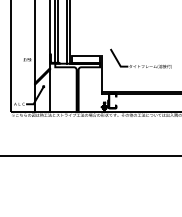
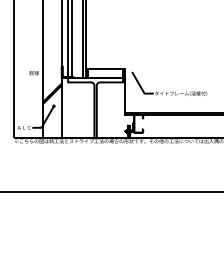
part: (138, 64) -> (166, 91), moved

